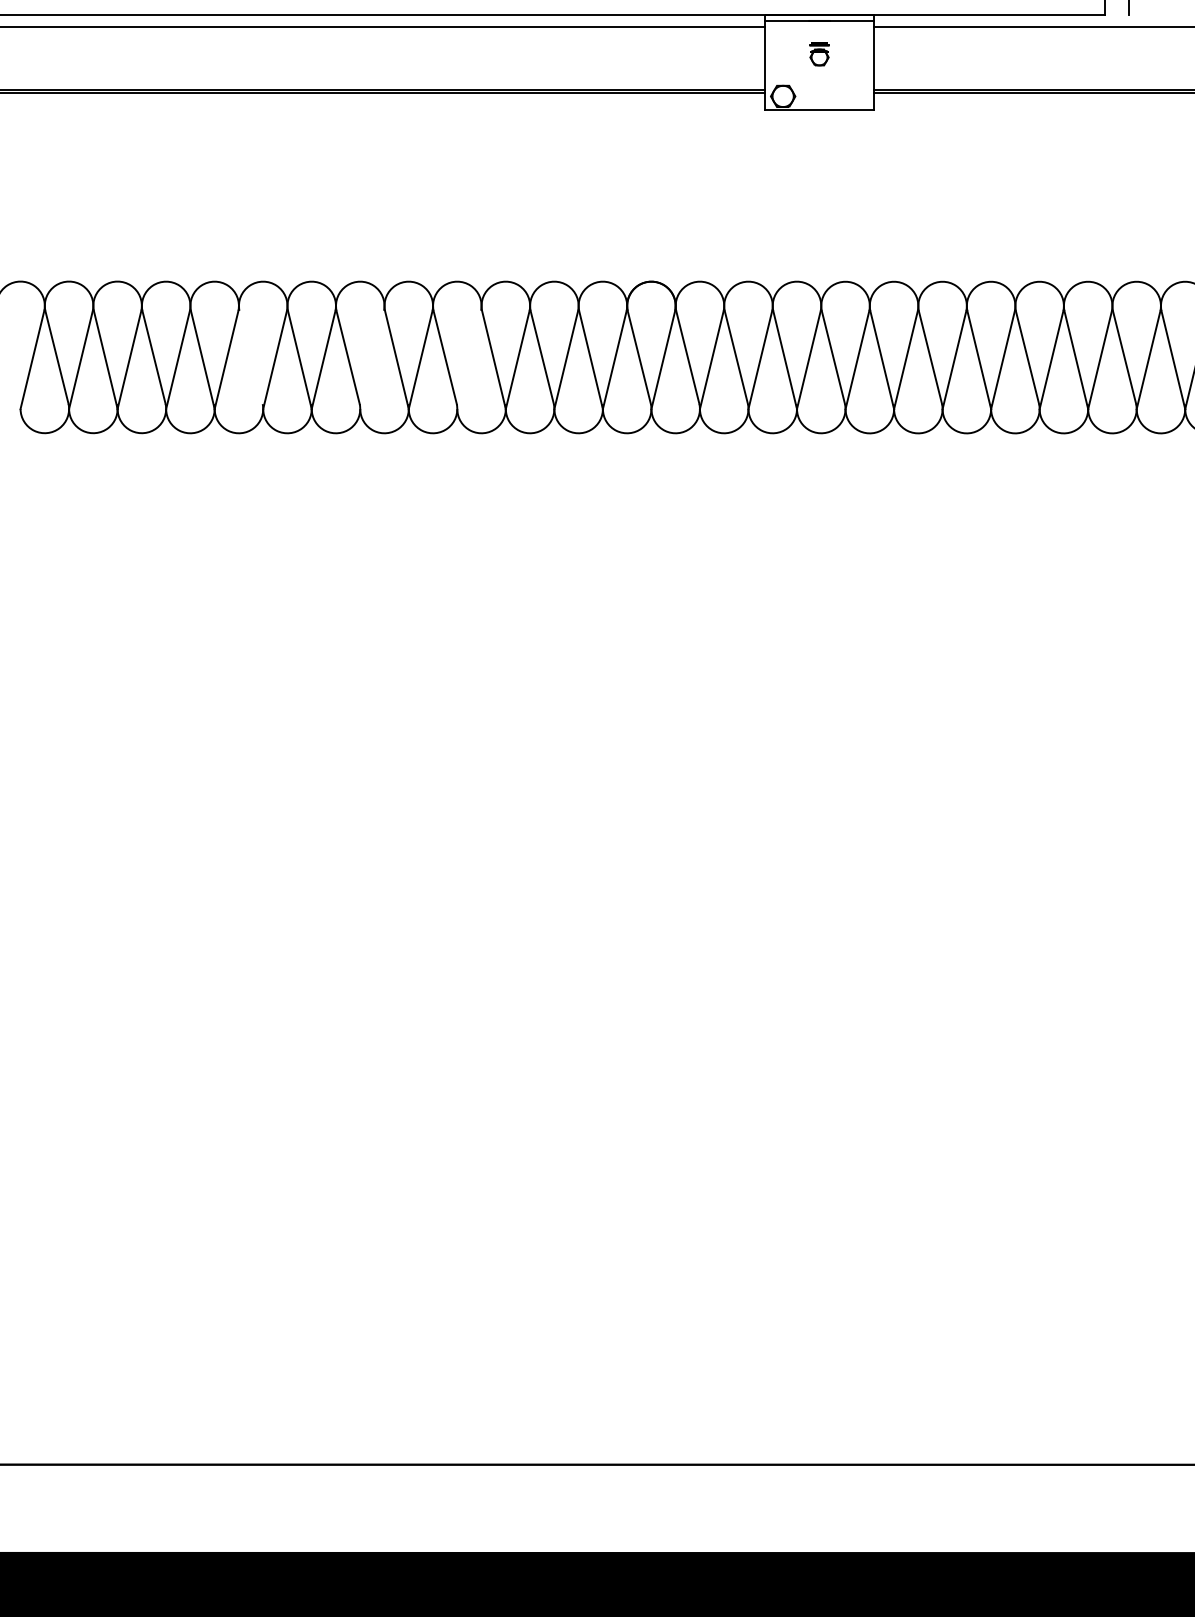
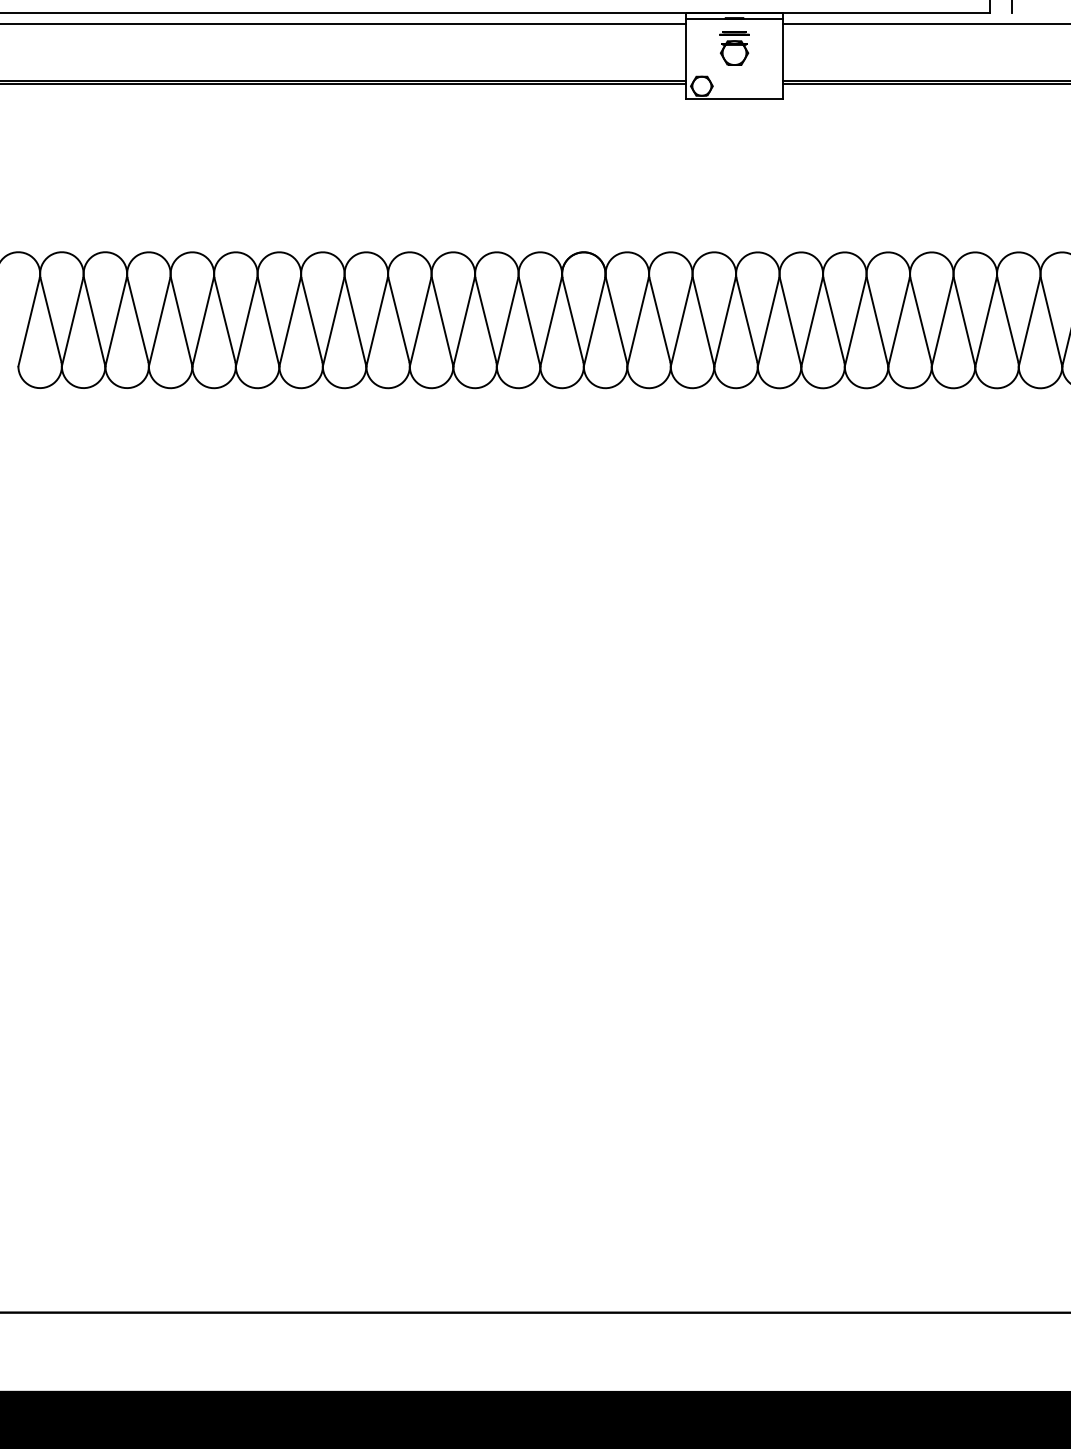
part: (819, 54) -> (734, 48), size x1.67
line: (250, 357) -> (224, 320), added
line: (372, 359) -> (333, 322), added
line: (469, 359) -> (420, 322), added

